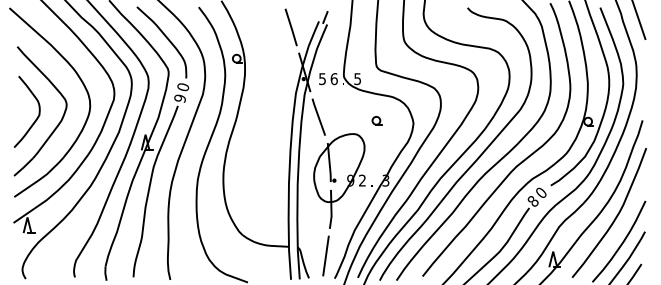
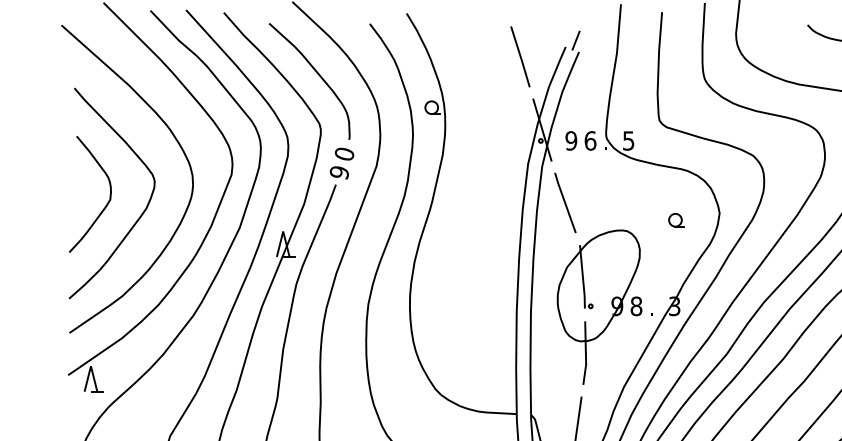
text: (322, 78) -> (571, 139), 5 -> 9
part: (376, 120) -> (675, 219), moved
text: (362, 180) -> (636, 306), 2 -> 8

